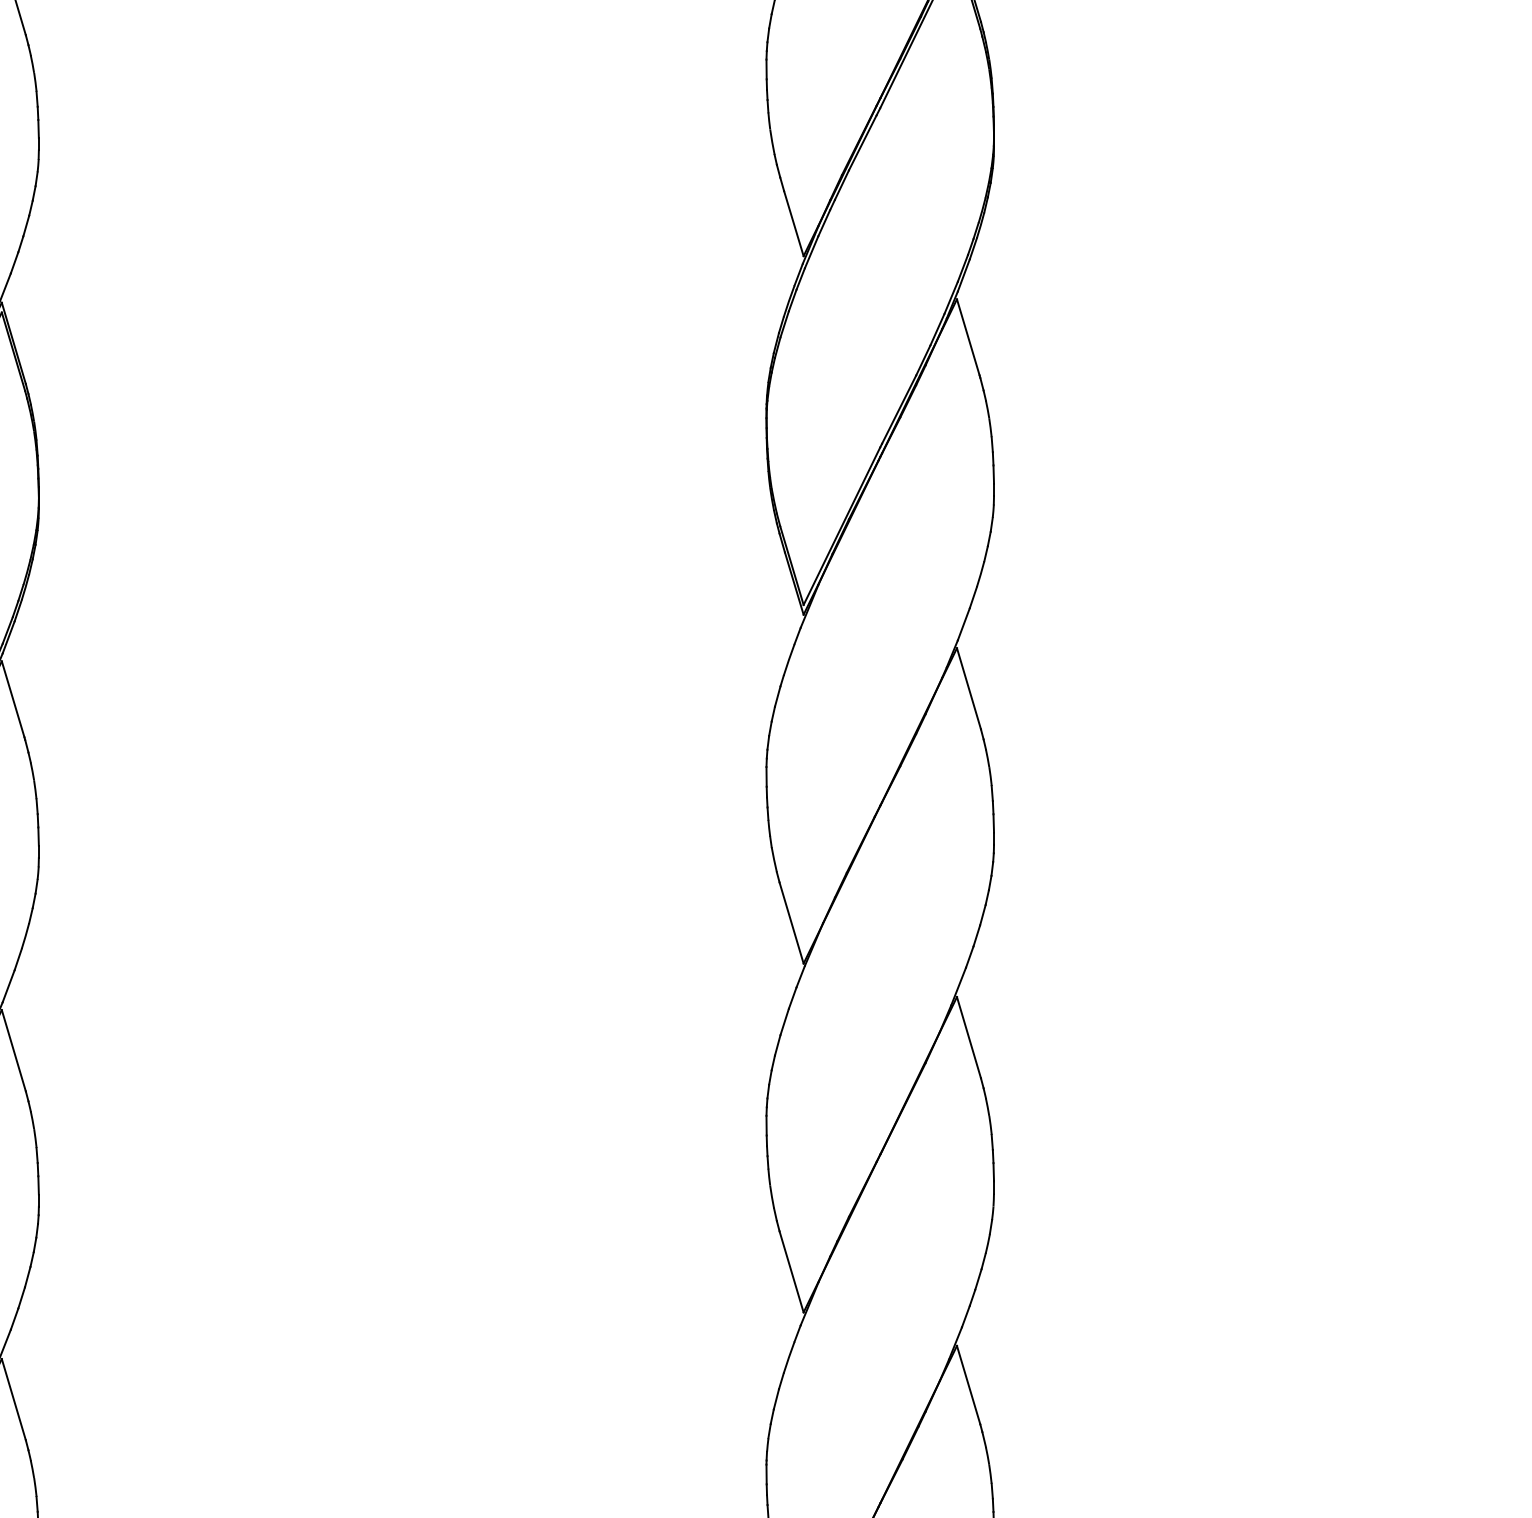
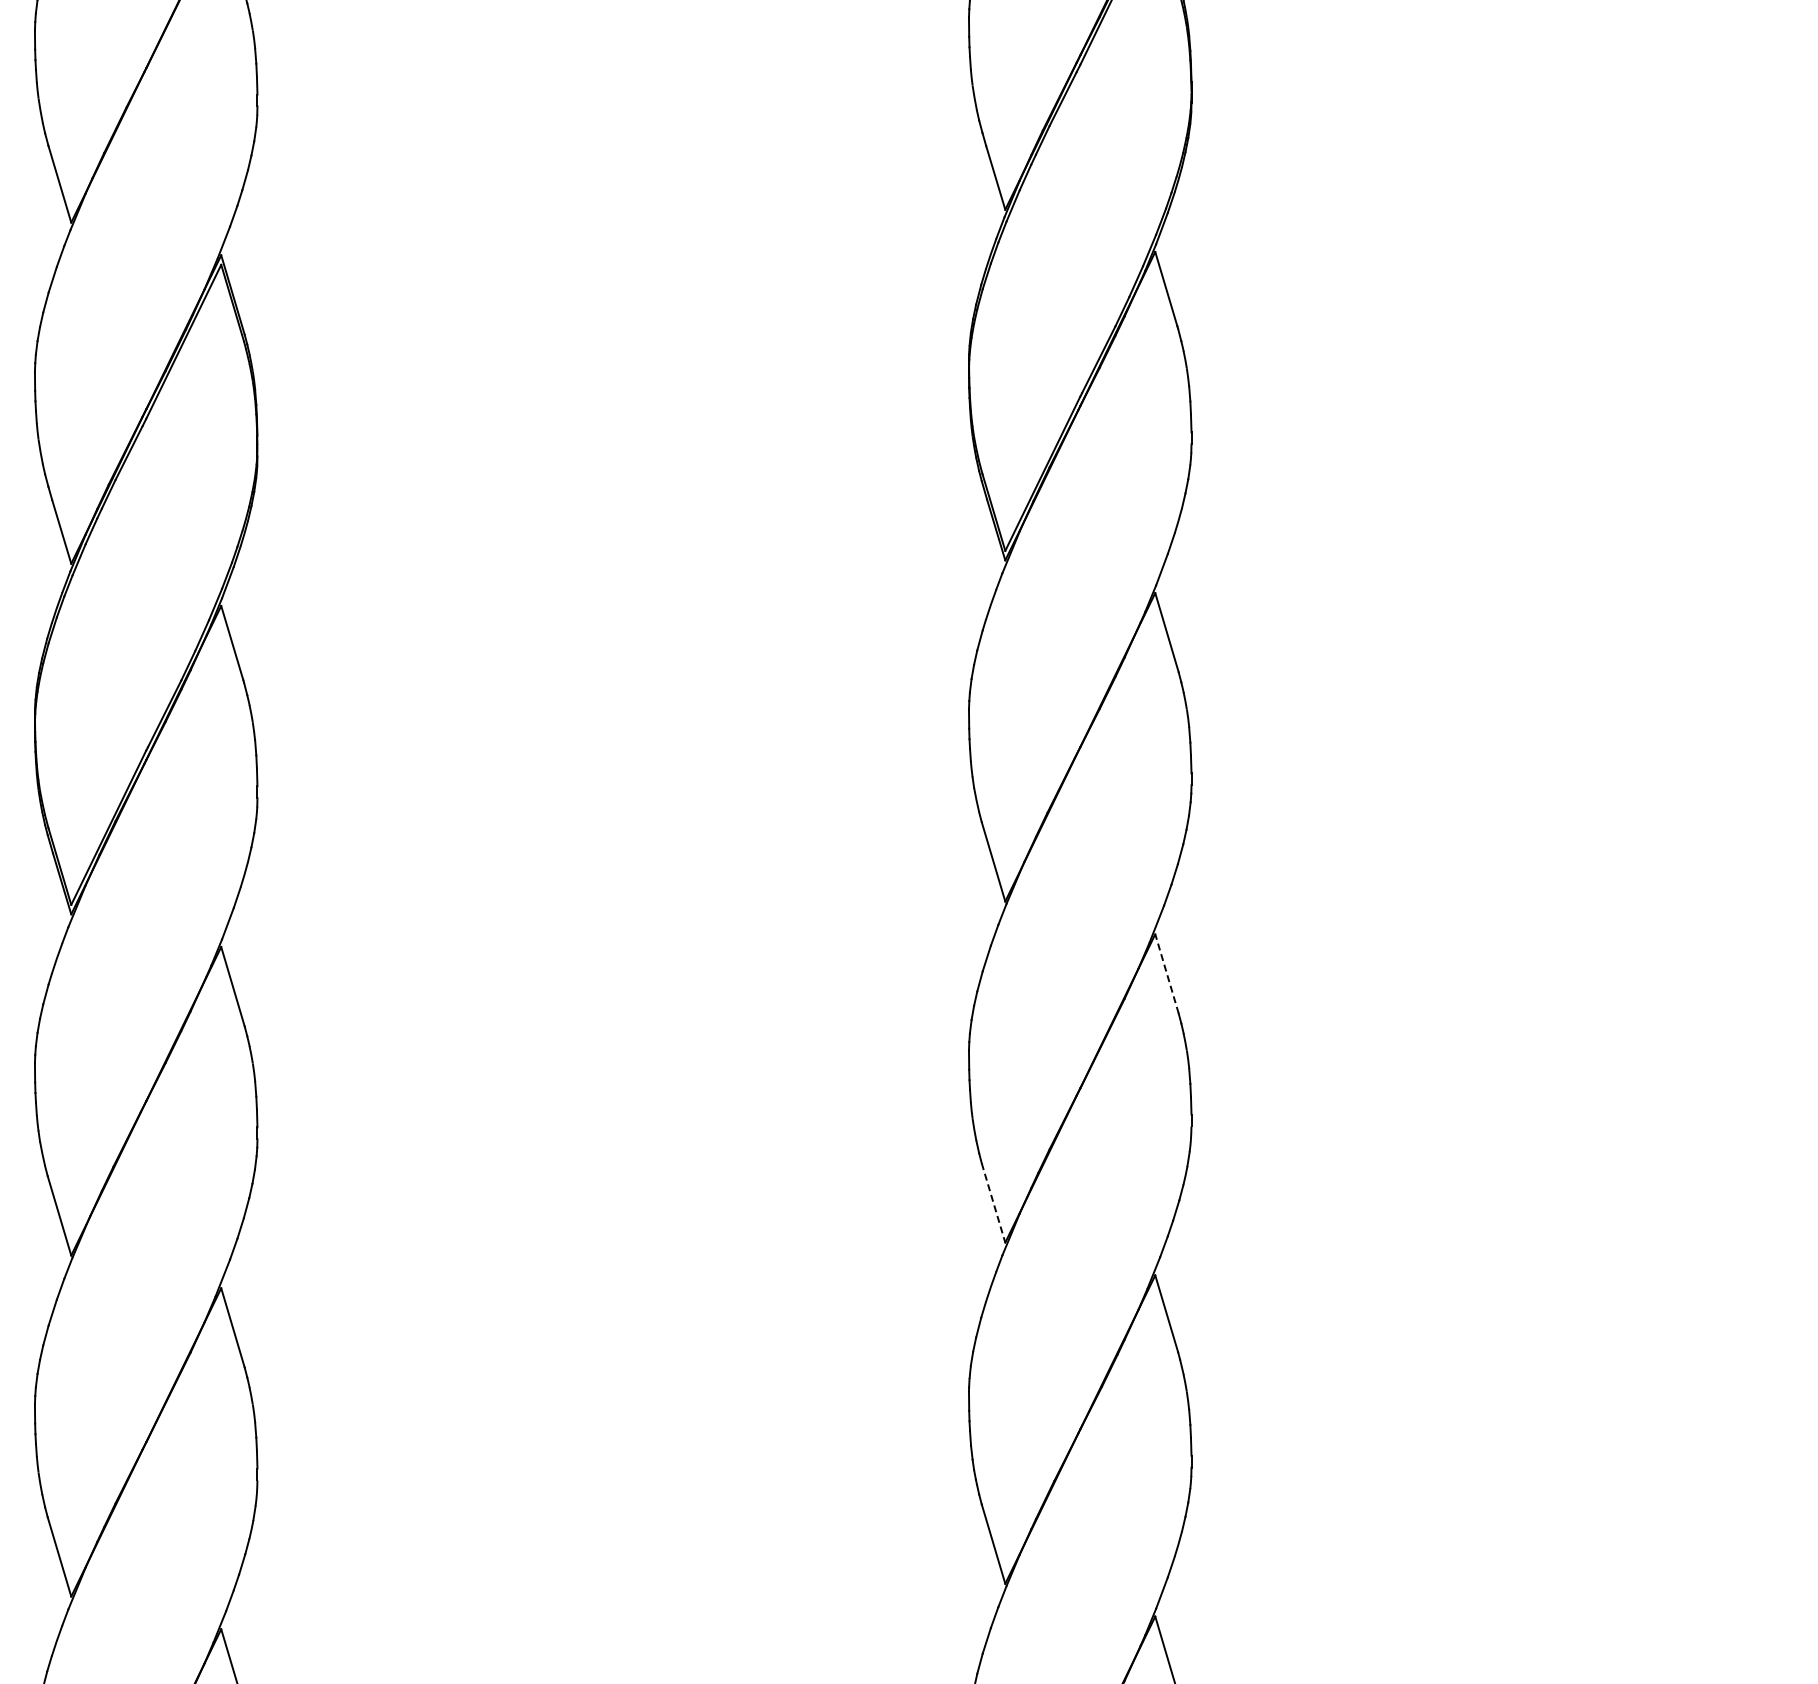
line: (968, 1037) -> (1166, 973), solid -> dashed
line: (791, 1272) -> (993, 1203), solid -> dashed

